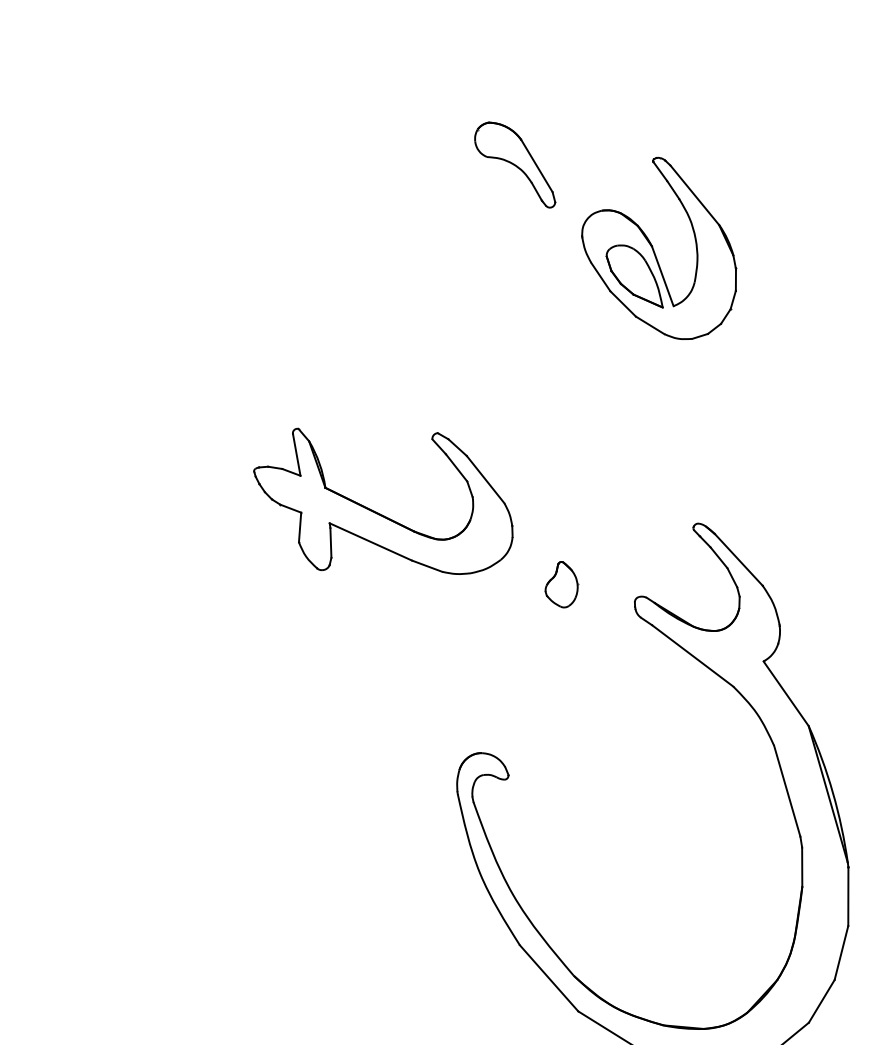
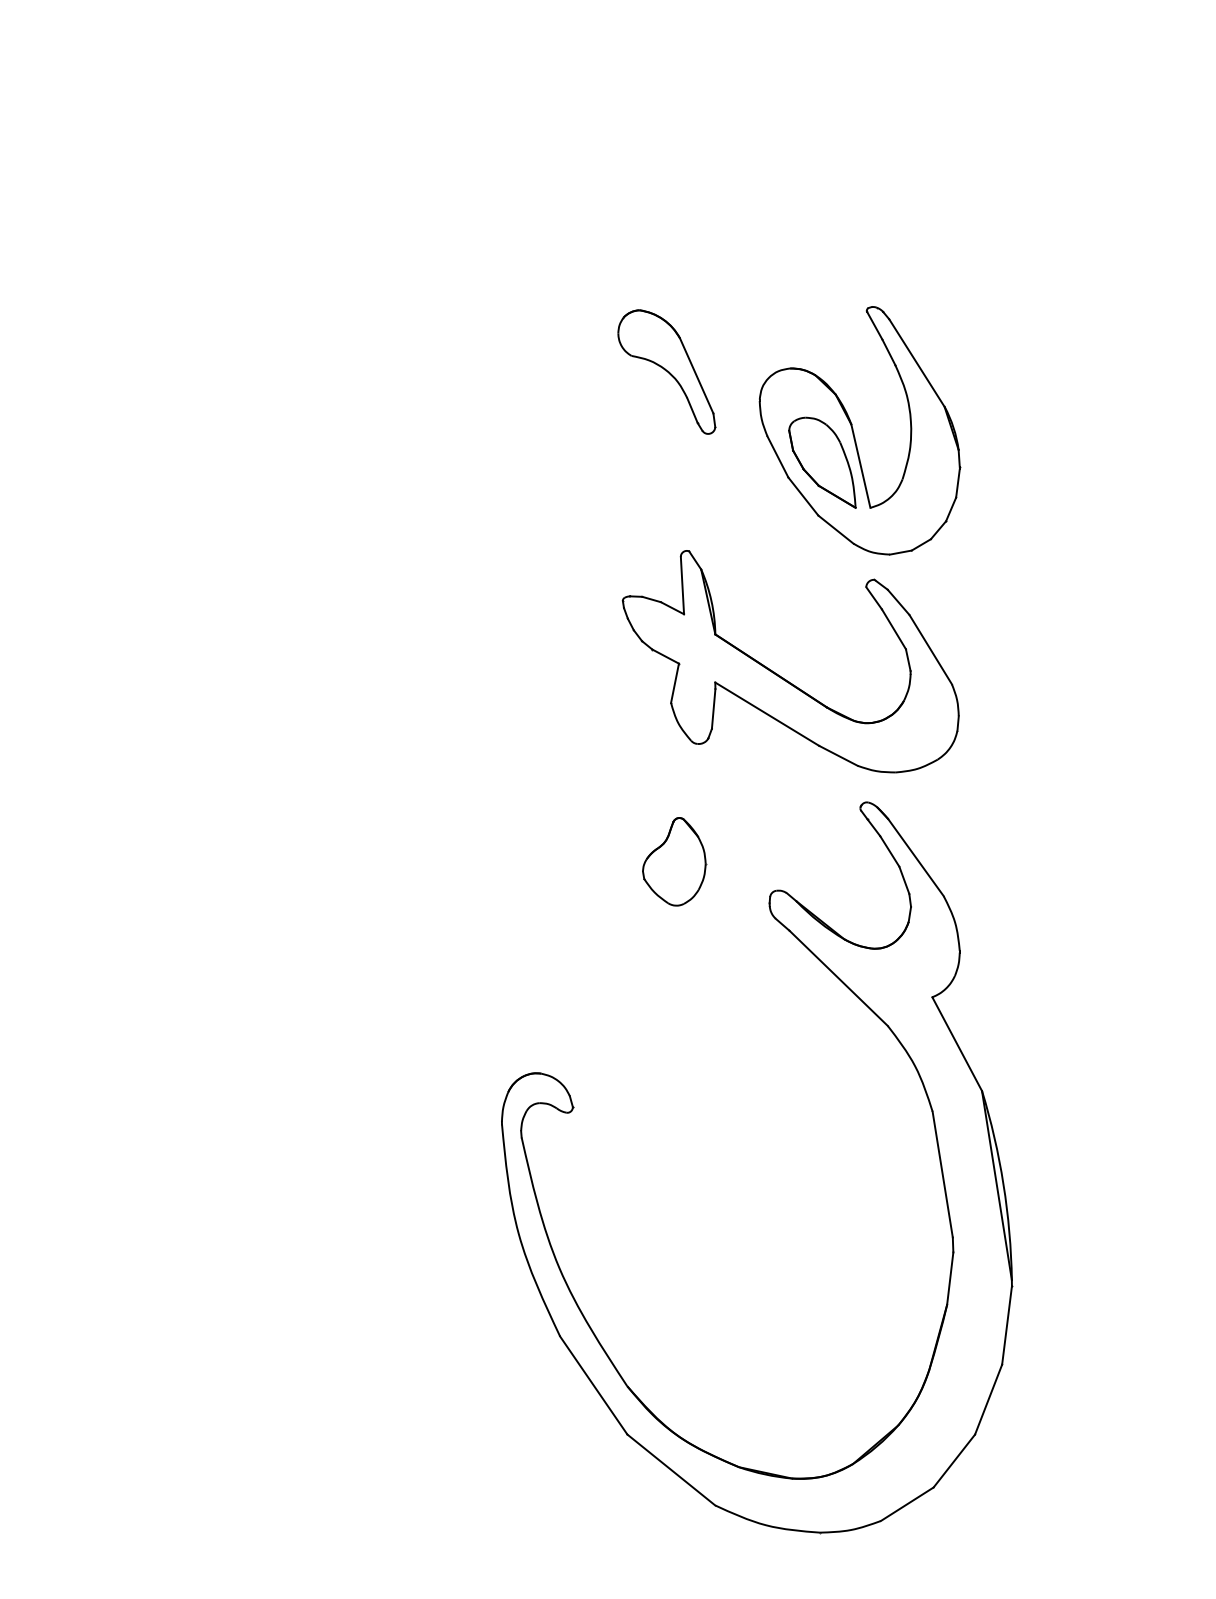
part: (514, 165) -> (666, 371), moved
part: (377, 512) -> (780, 675), moved
part: (561, 584) -> (674, 861), size x1.43

